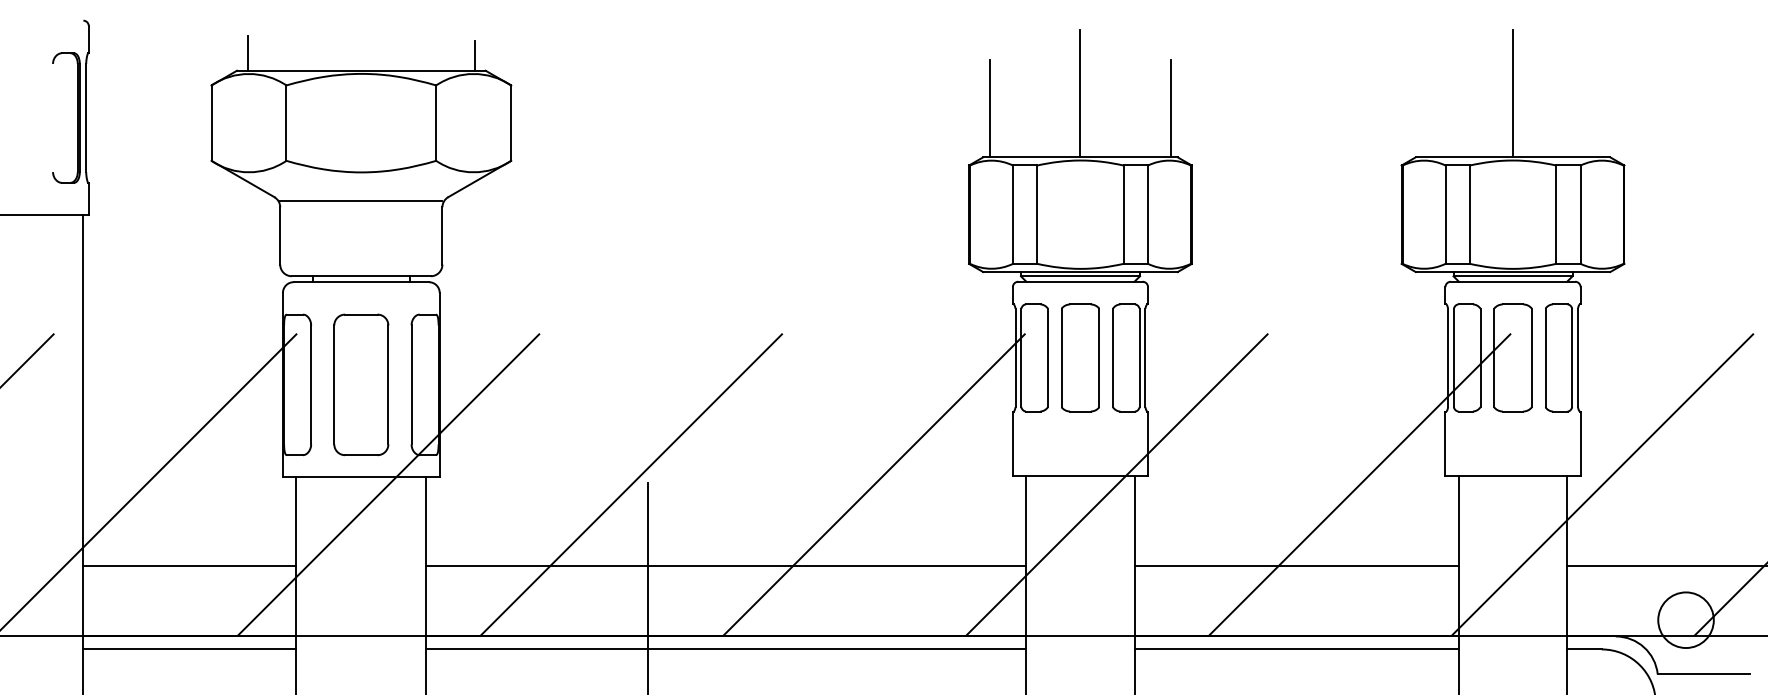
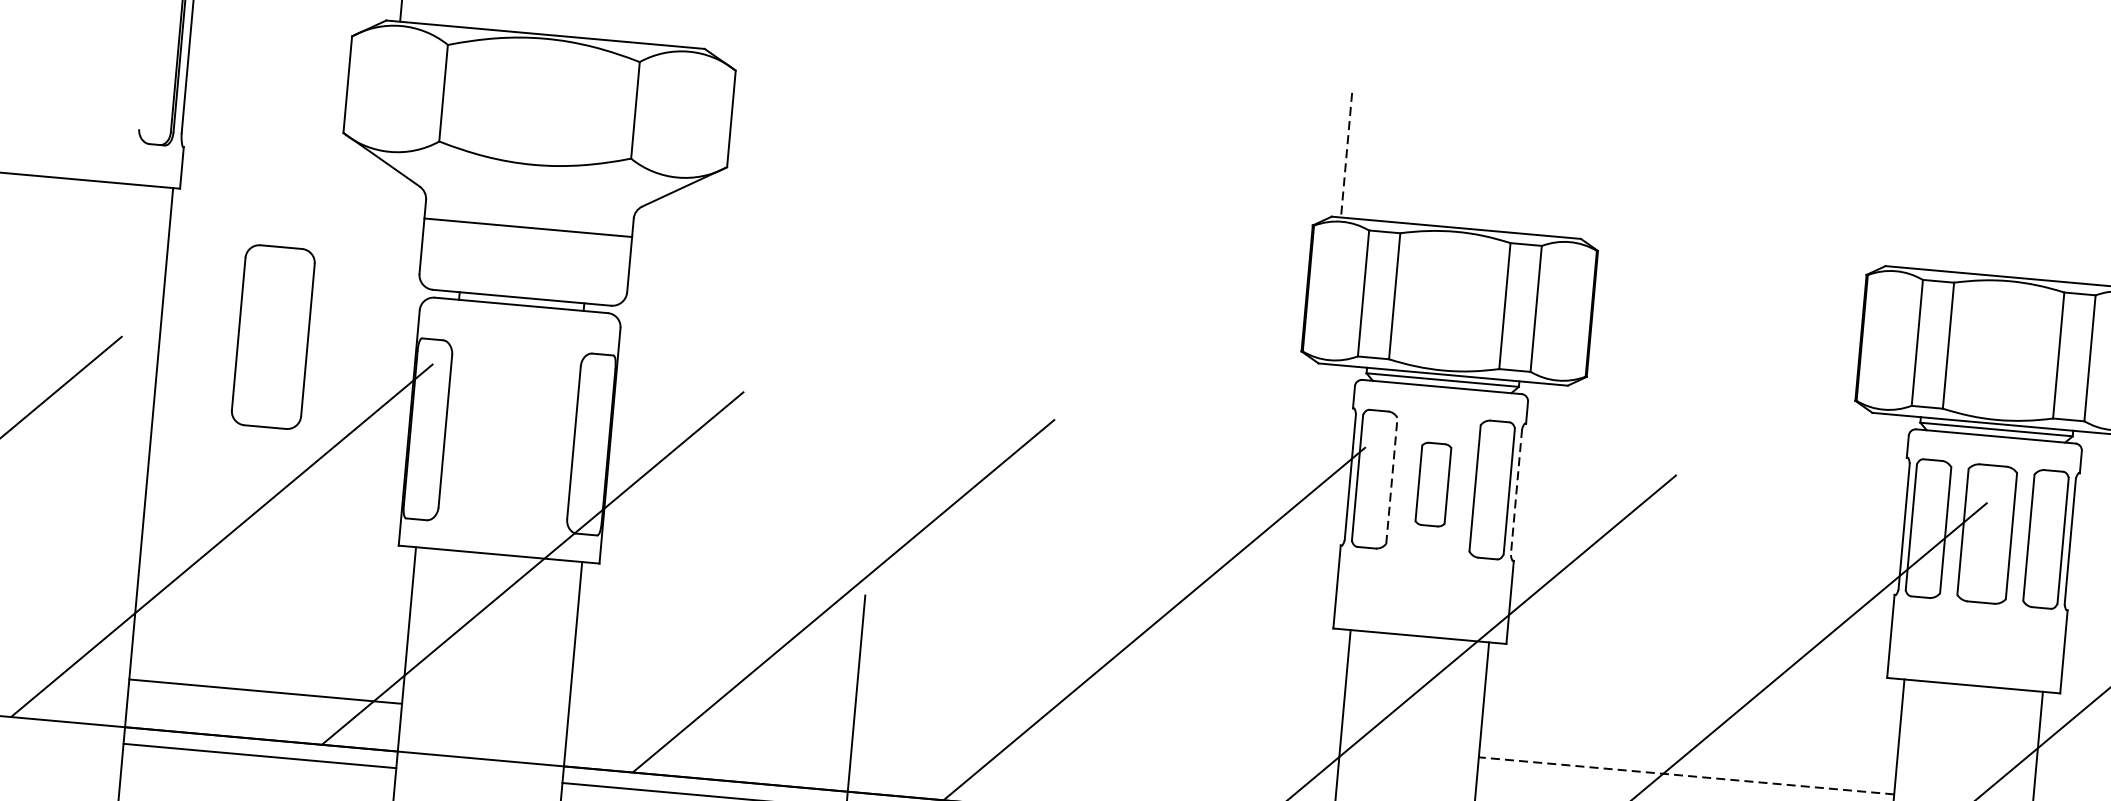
line: (474, 55) -> (692, 28), removed
line: (1080, 93) -> (1463, 146), removed
line: (1513, 93) -> (2018, 195), removed
line: (990, 108) -> (1346, 154), solid -> dashed
line: (1170, 108) -> (1577, 175), removed
line: (361, 200) -> (528, 227), moved
line: (1048, 357) -> (1392, 480), solid -> dashed
part: (1080, 357) -> (1433, 484), size x0.6
line: (1145, 358) -> (1516, 492), solid -> dashed
part: (361, 384) -> (273, 336), moved
line: (189, 566) -> (265, 692), moved
line: (726, 566) -> (956, 711), removed
line: (1296, 566) -> (1686, 776), solid -> dashed

